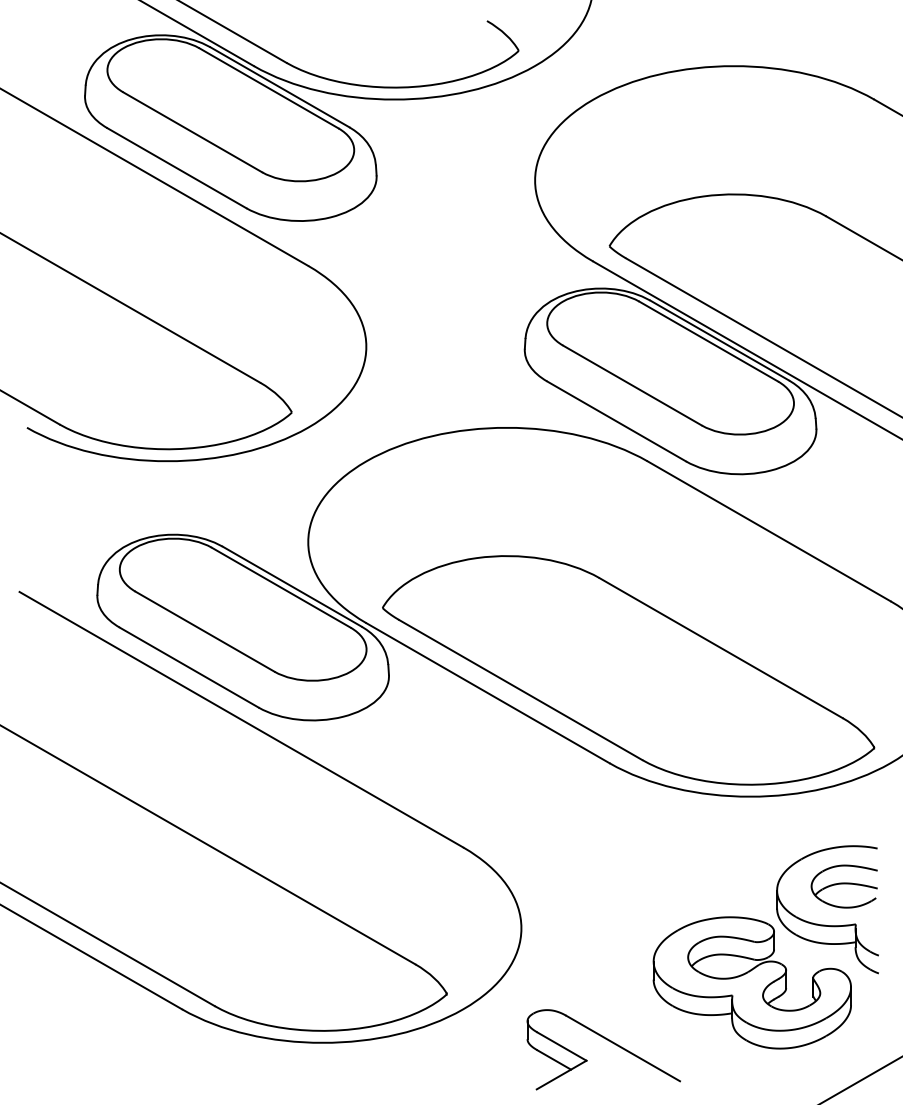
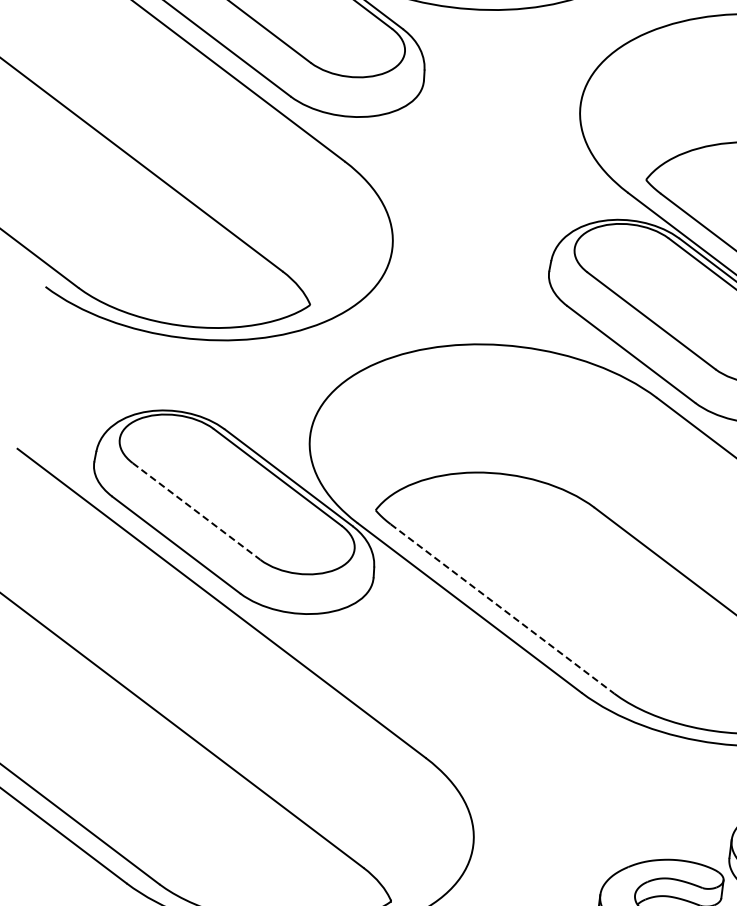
line: (205, 631) -> (197, 511), solid -> dashed
line: (521, 690) -> (503, 609), solid -> dashed

